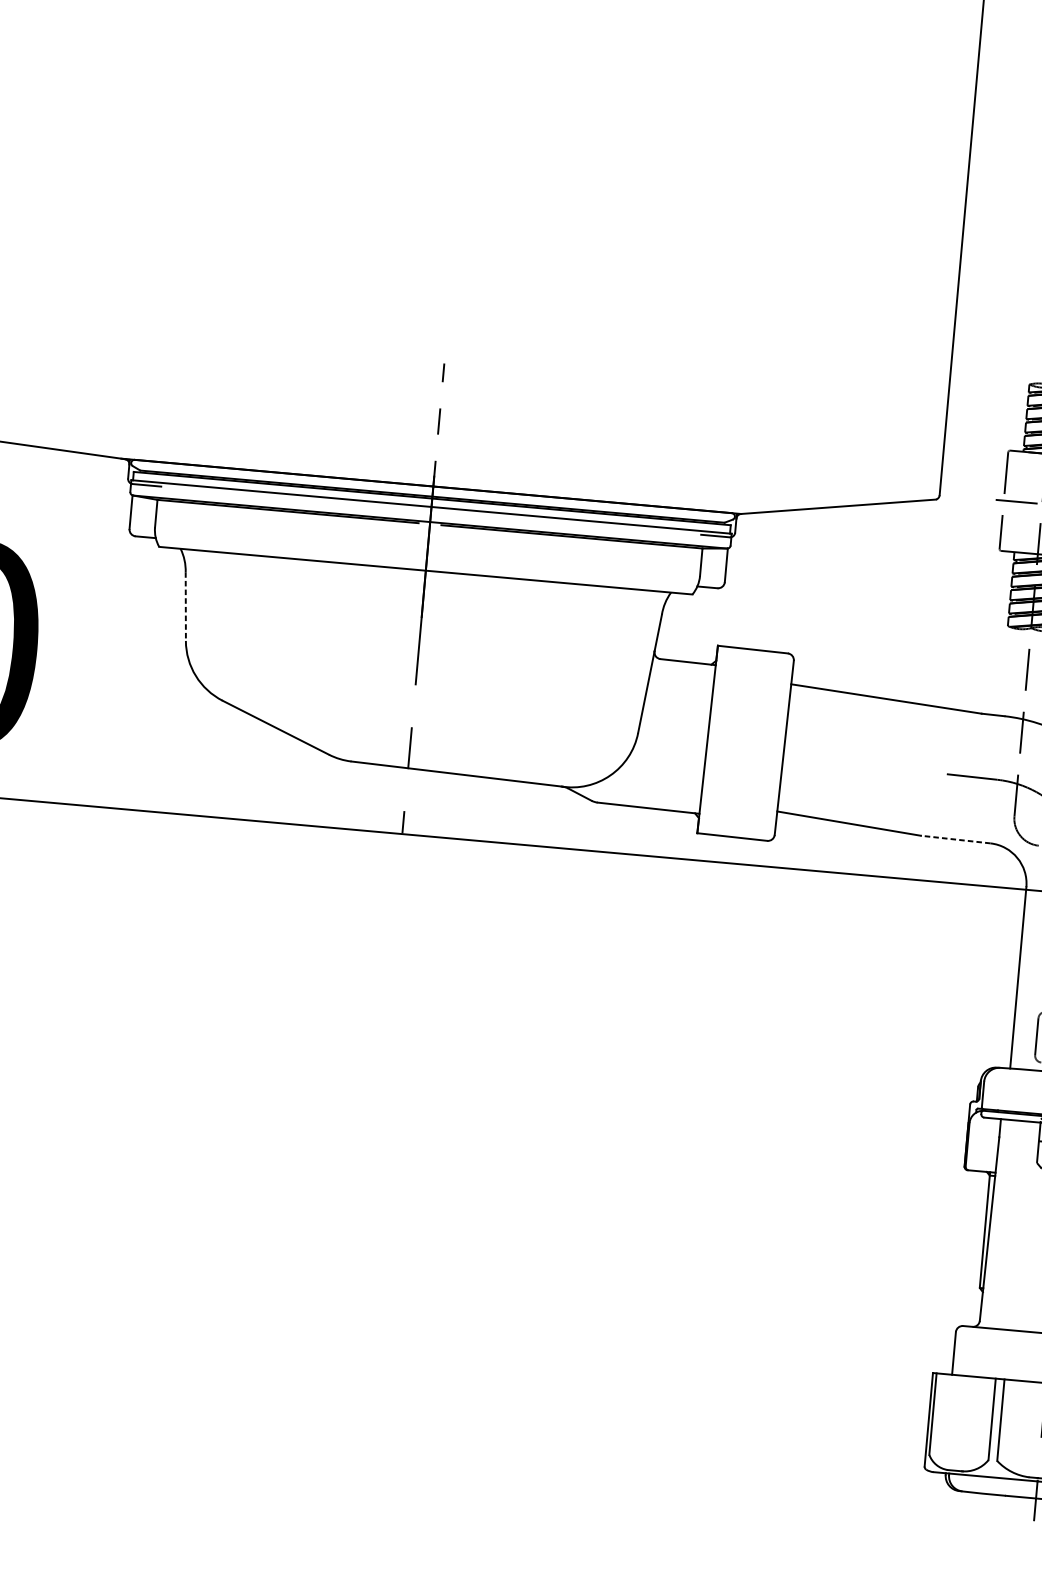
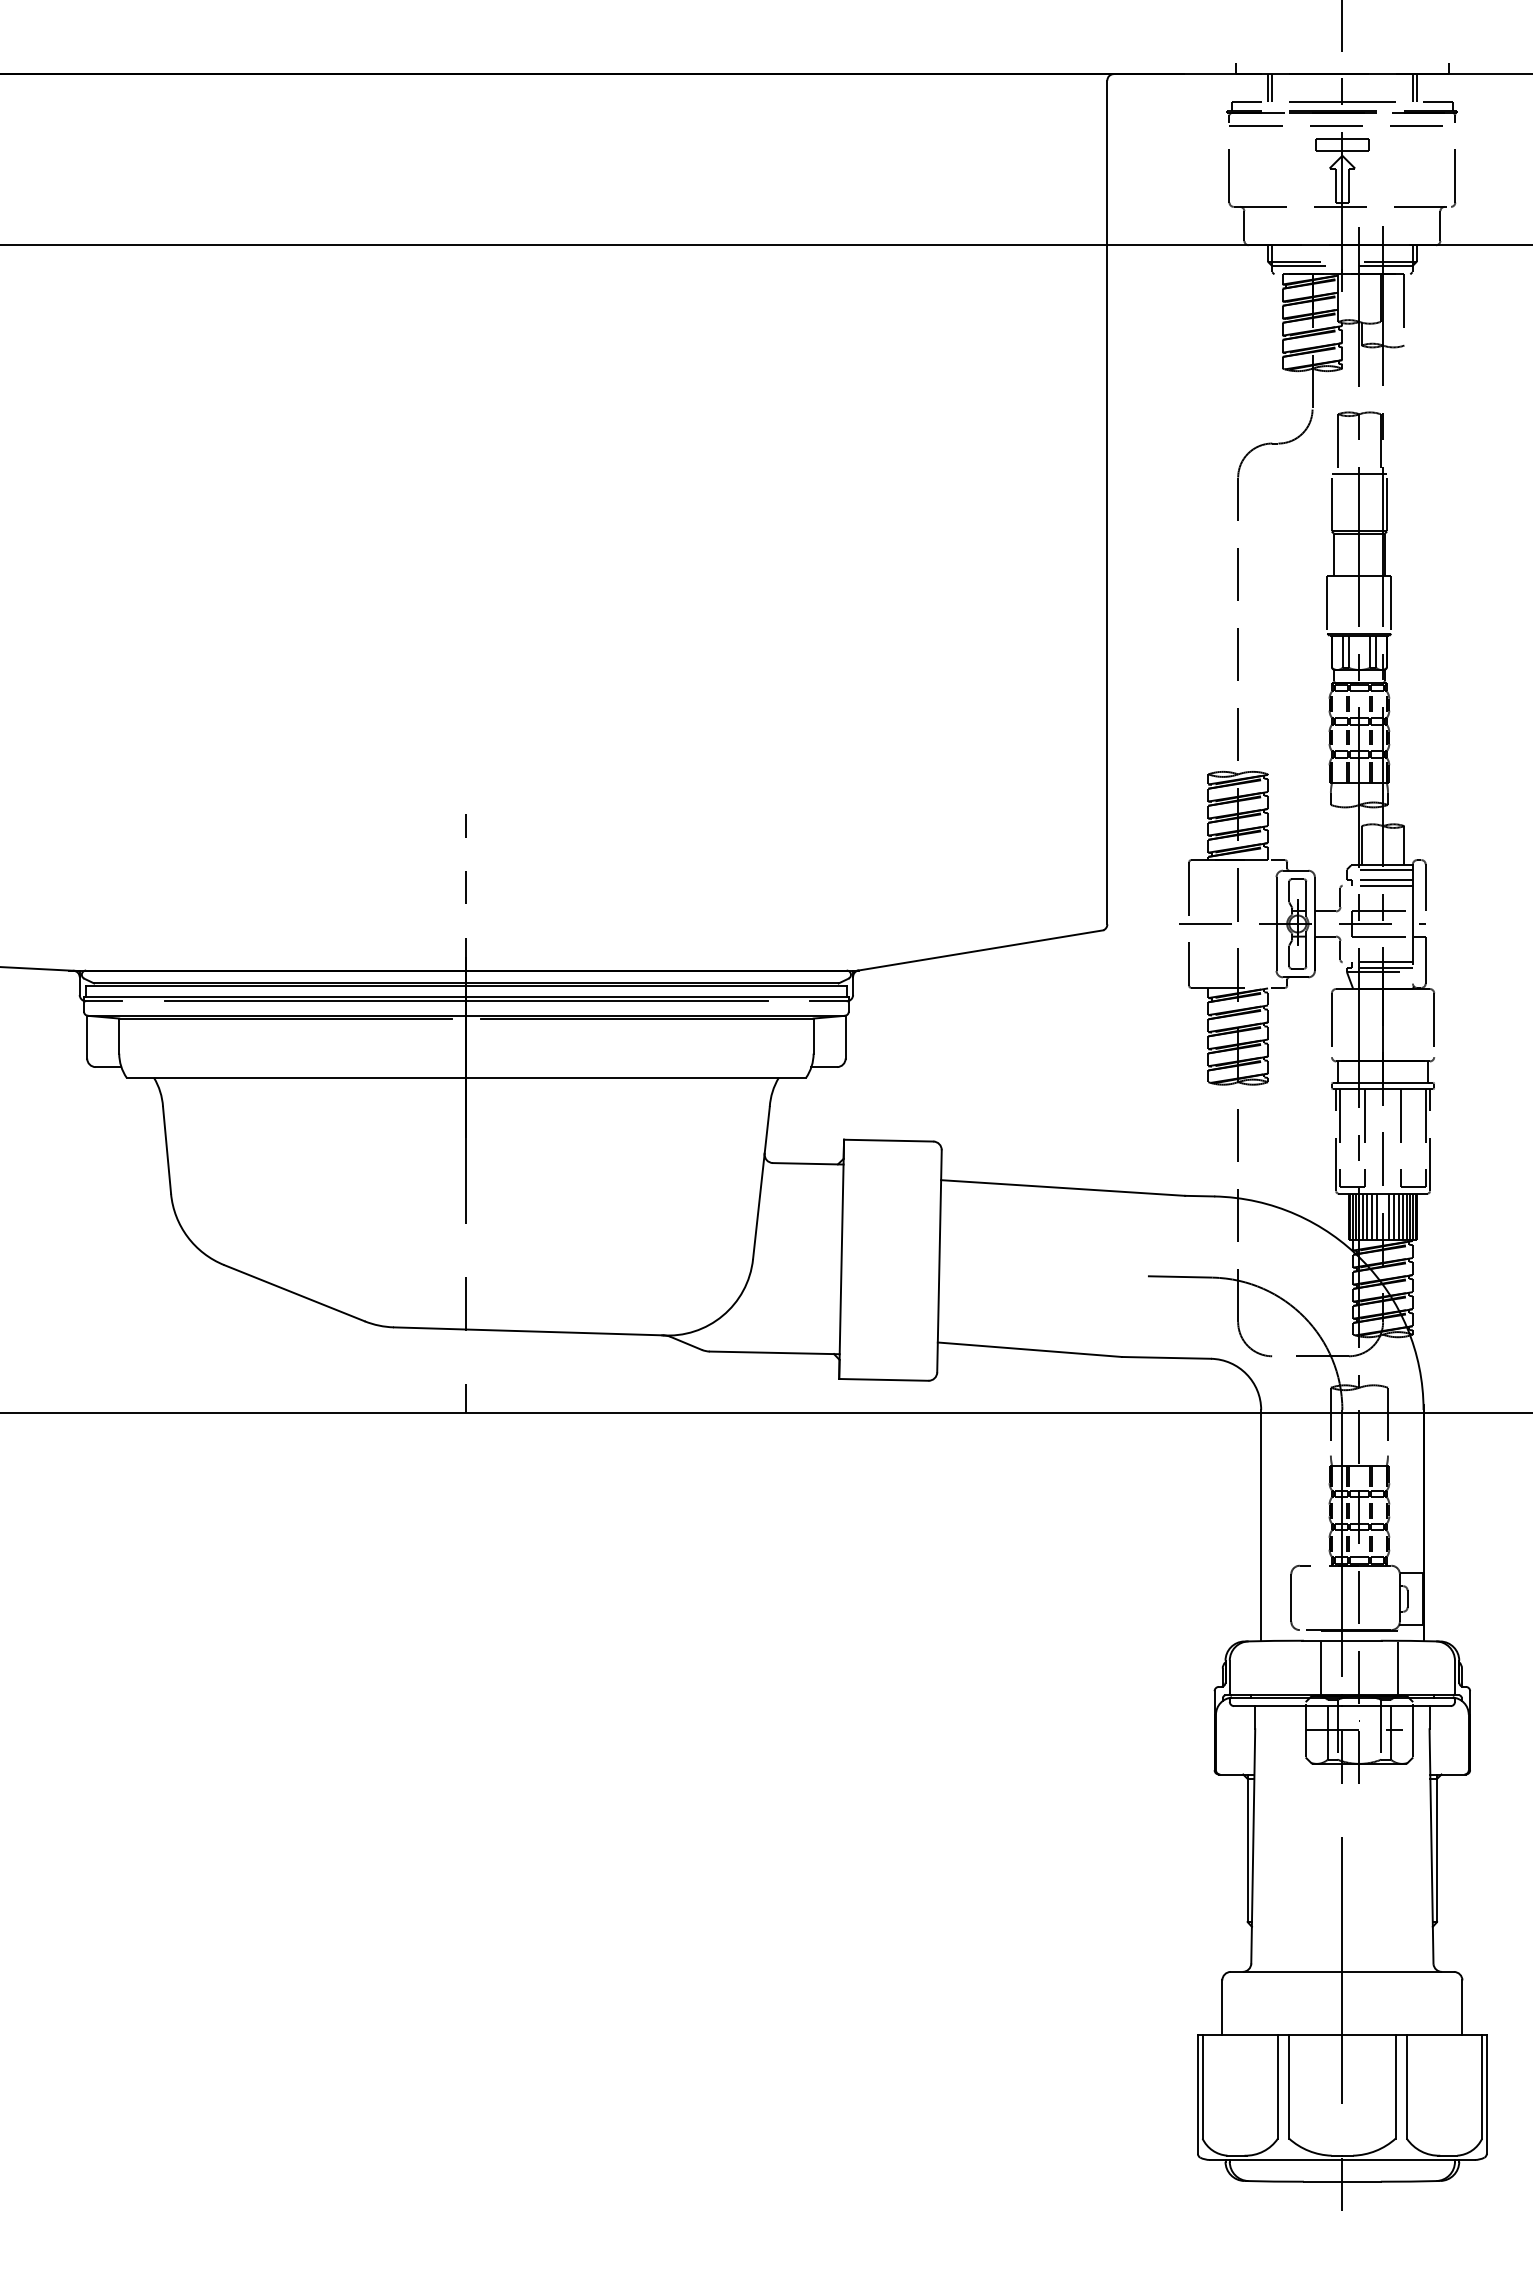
line: (431, 510) -> (466, 1001), added
line: (186, 606) -> (167, 1150), dashed -> solid
line: (954, 839) -> (1165, 1357), dashed -> solid

